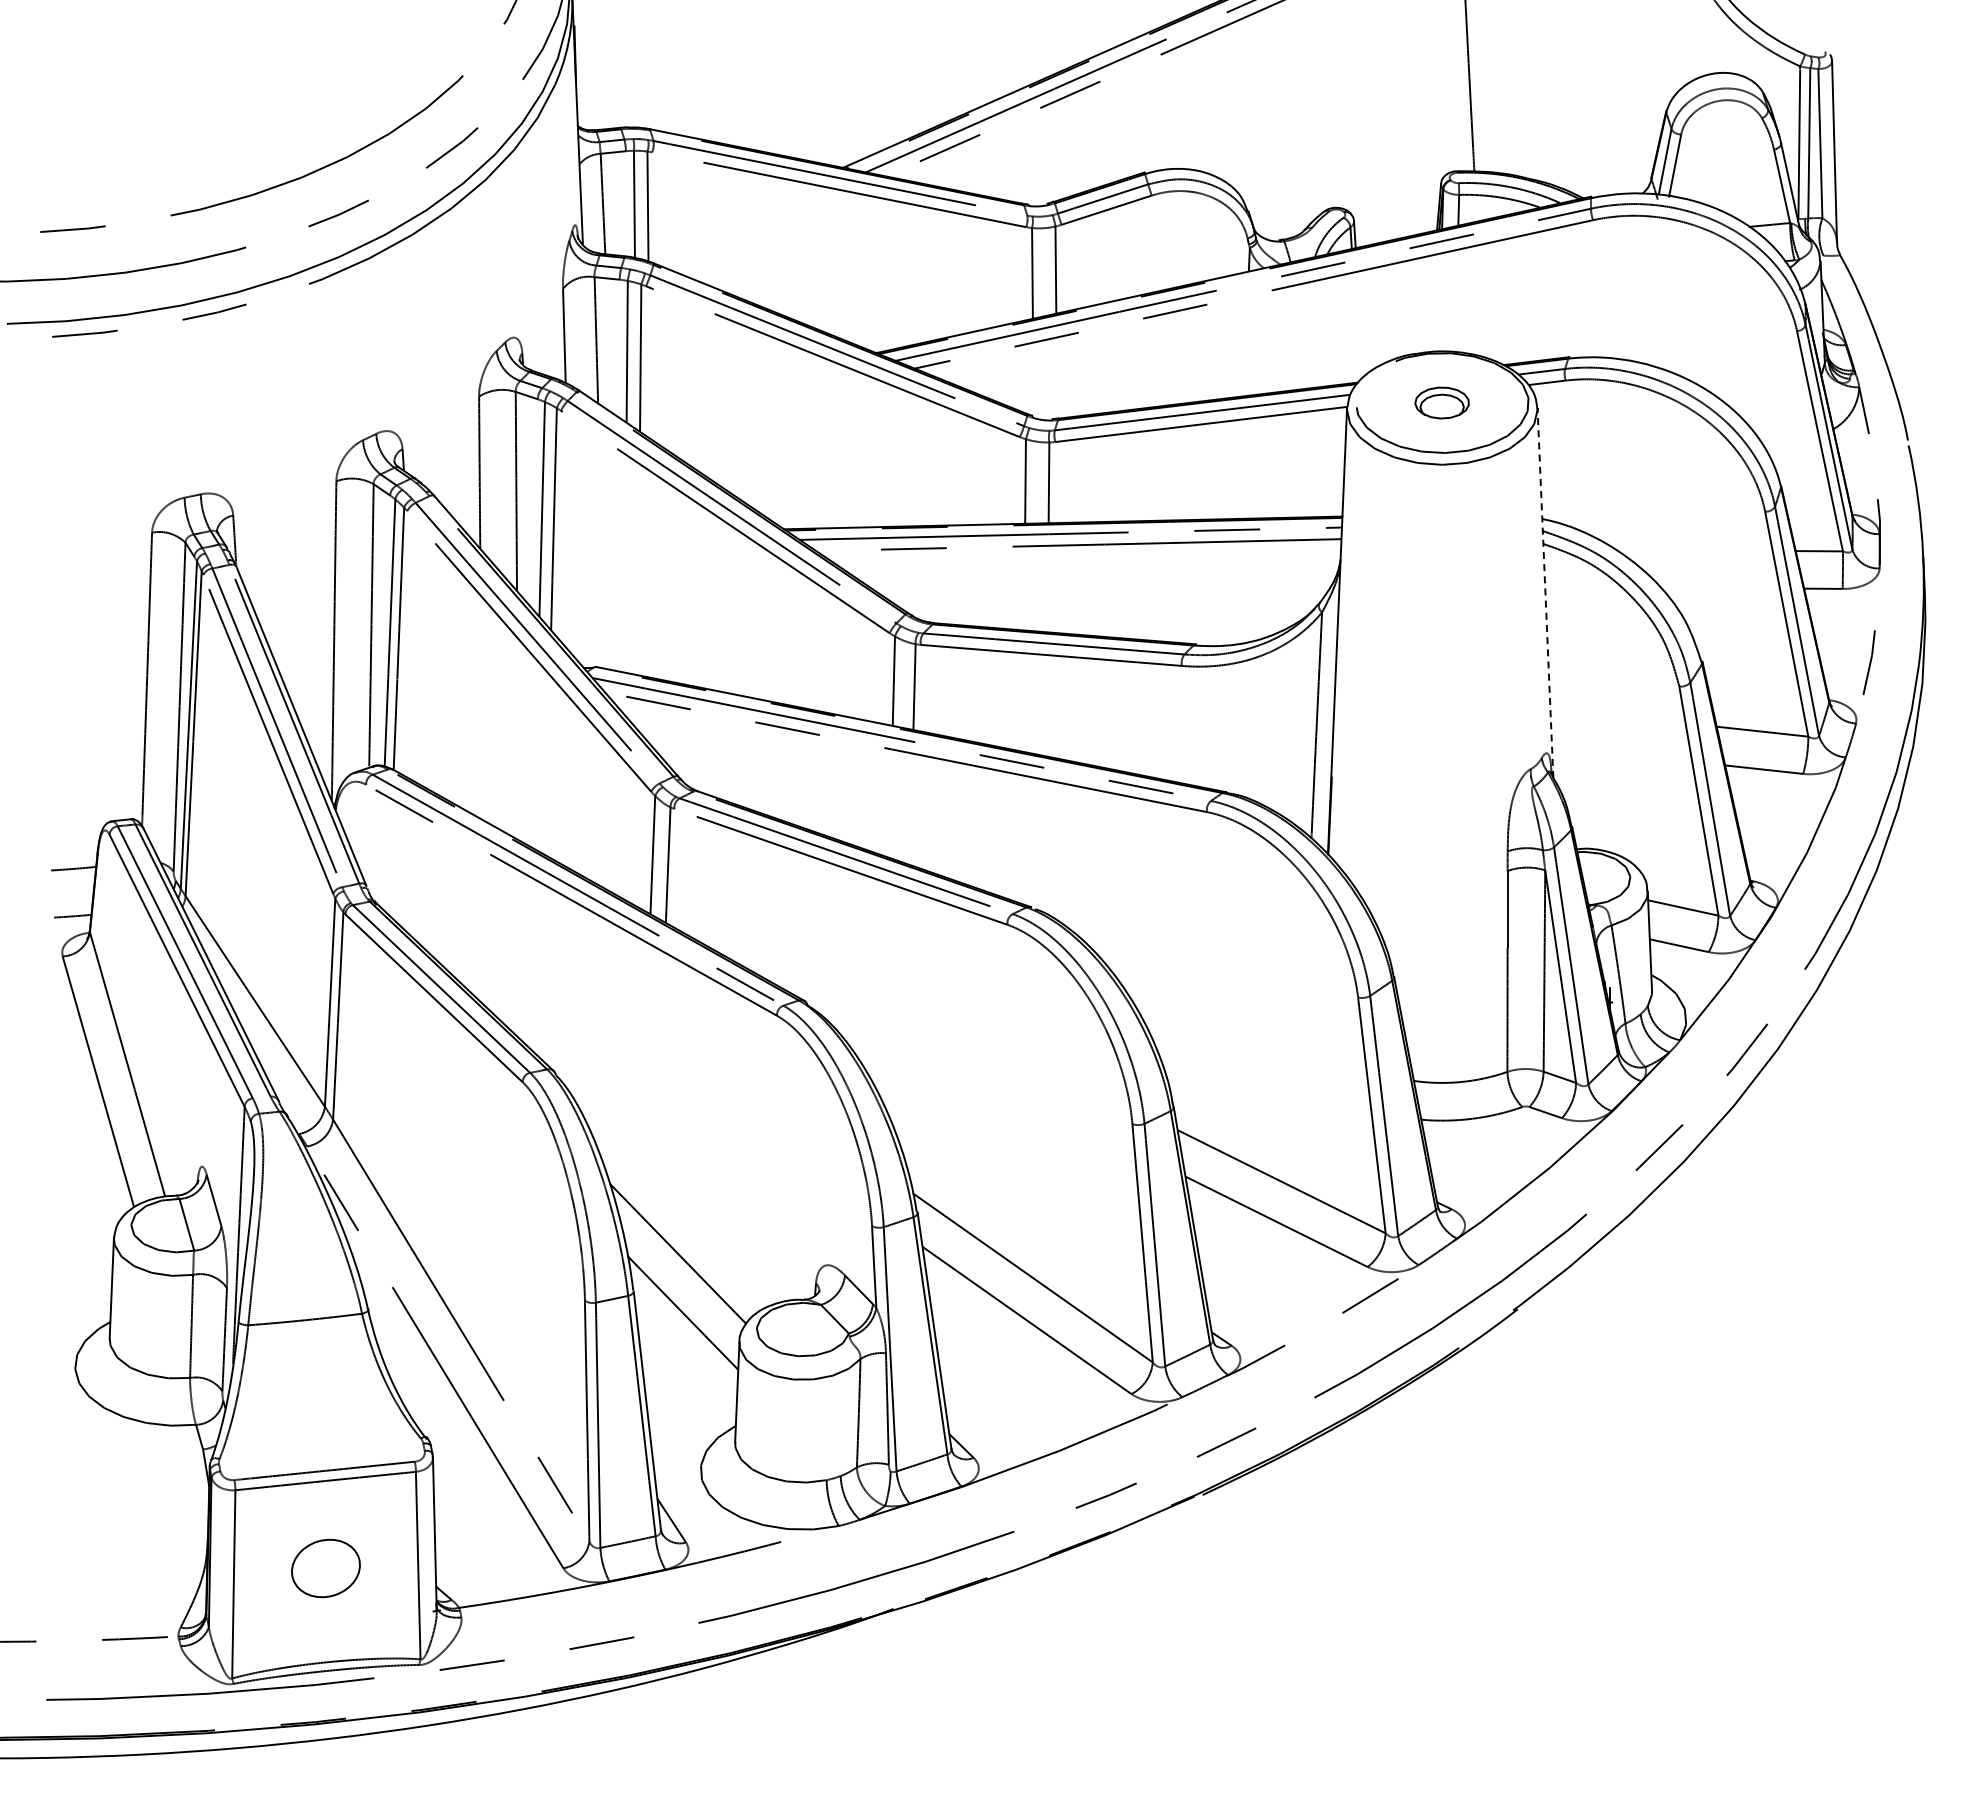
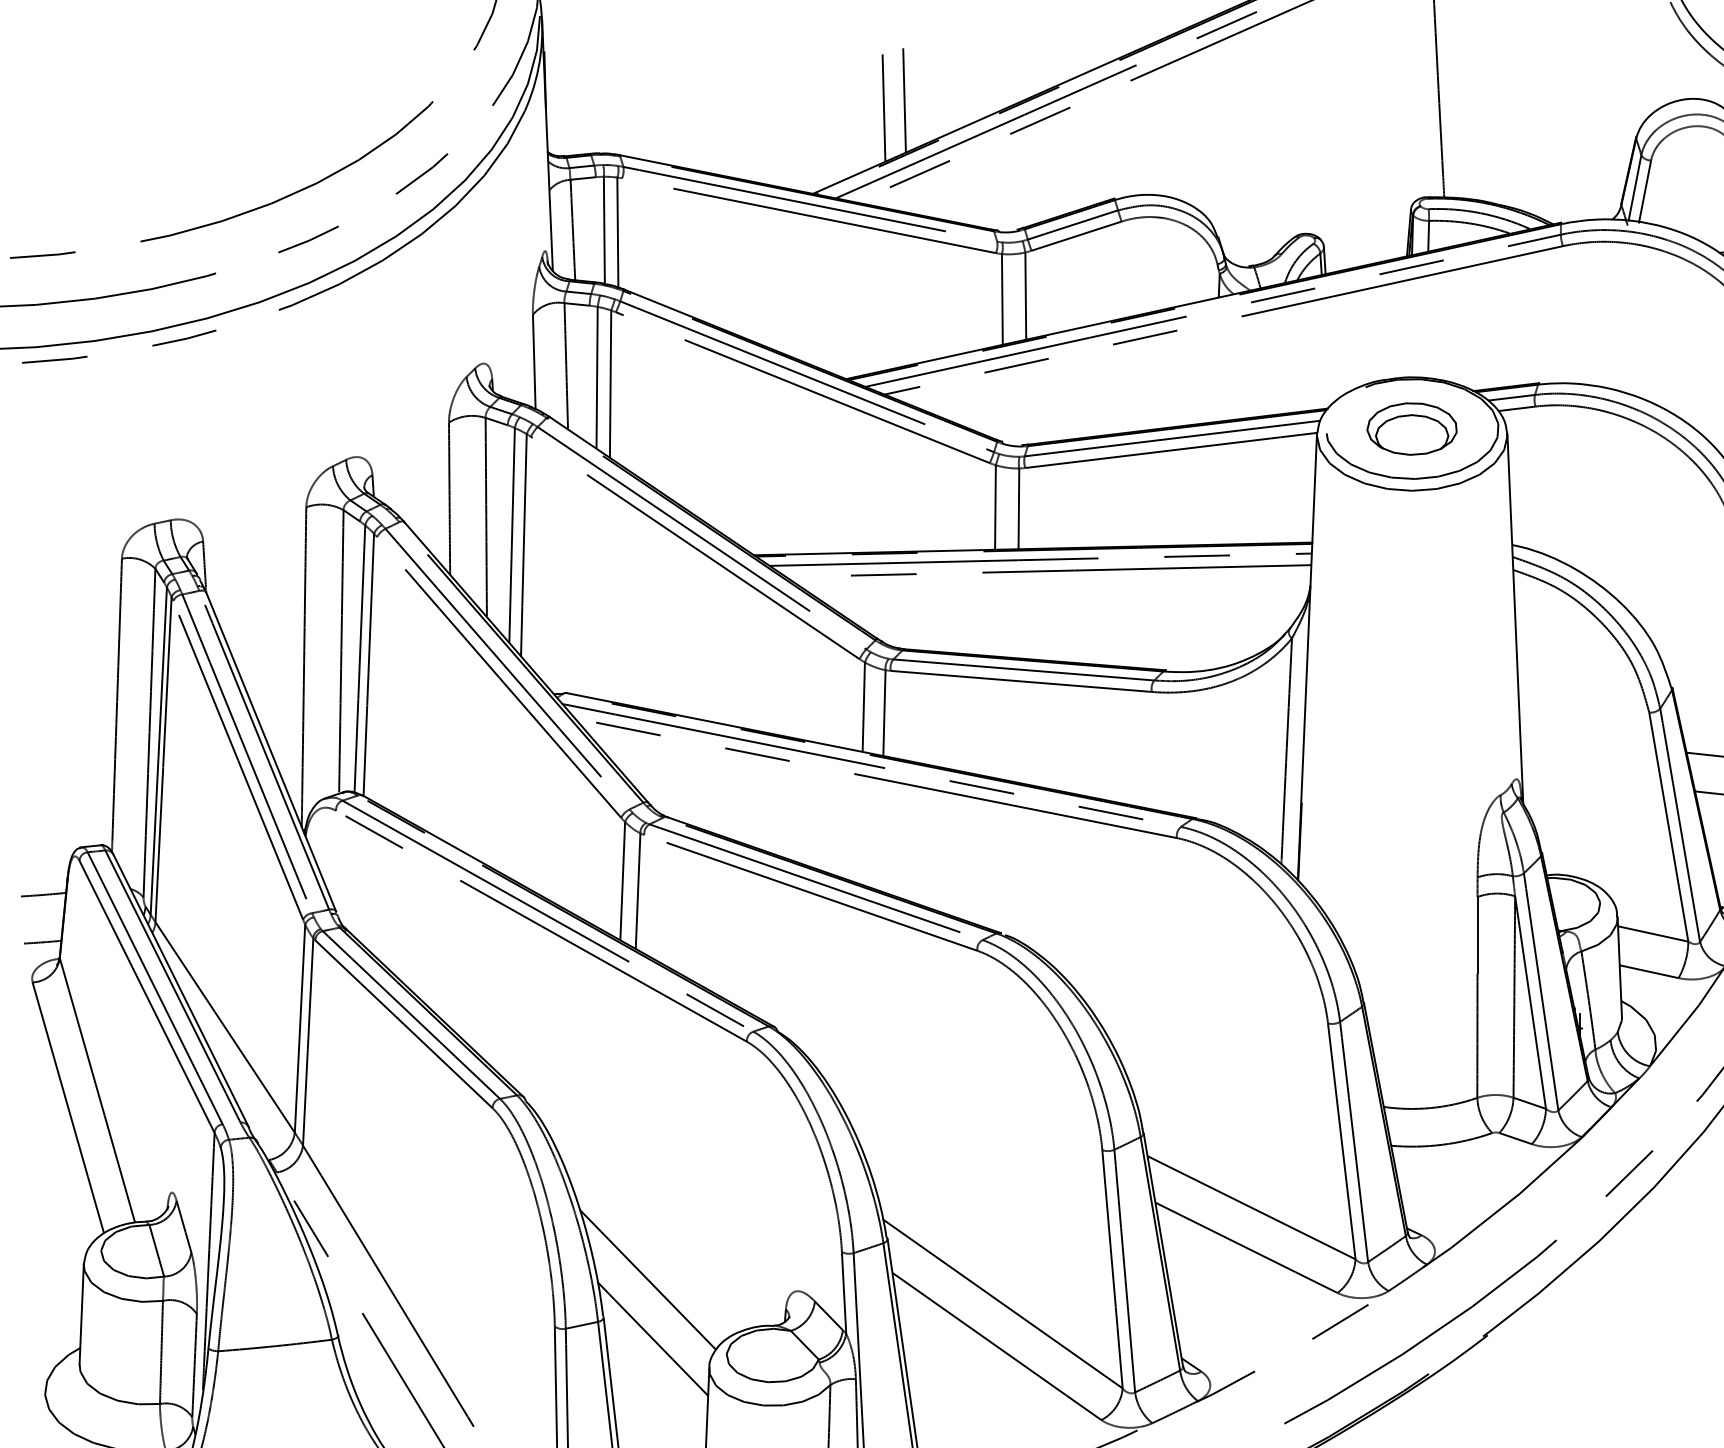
line: (934, 74) -> (904, 100), added
line: (913, 81) -> (883, 107), added
part: (1441, 402) -> (1411, 428), size x1.67
line: (1545, 593) -> (1515, 619), dashed -> solid

